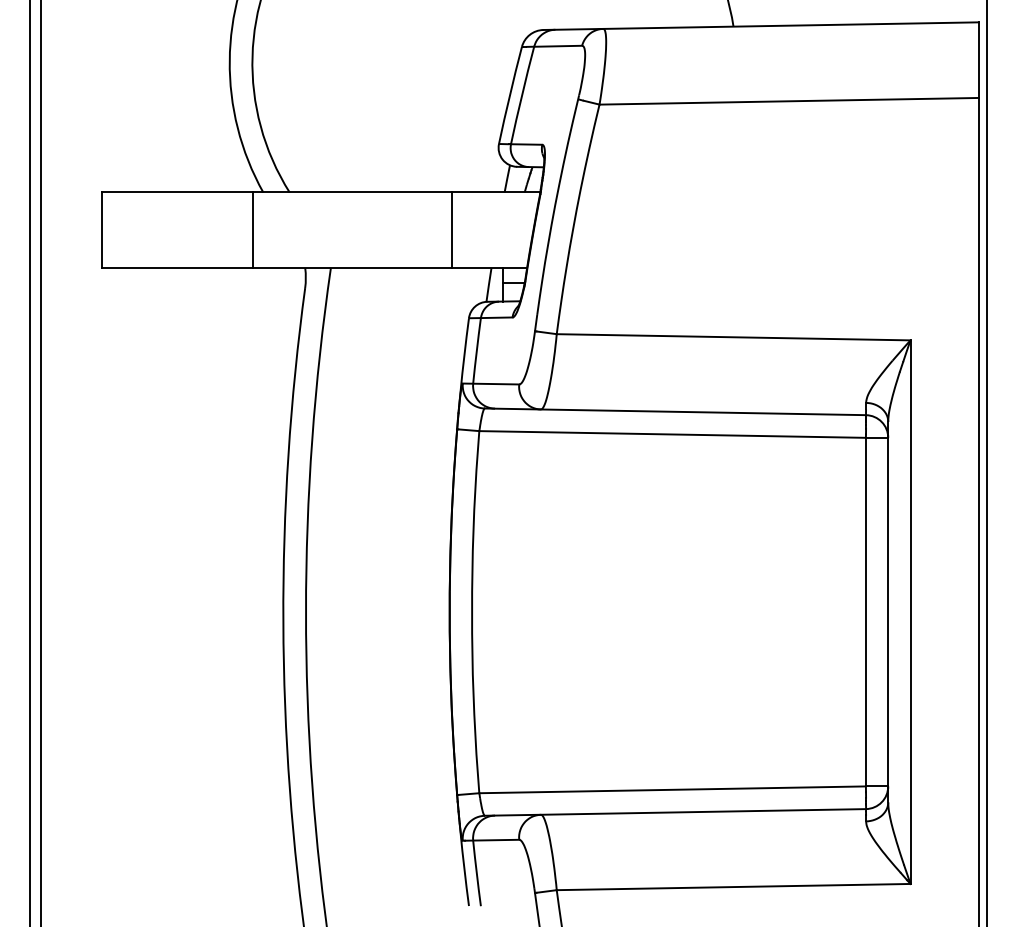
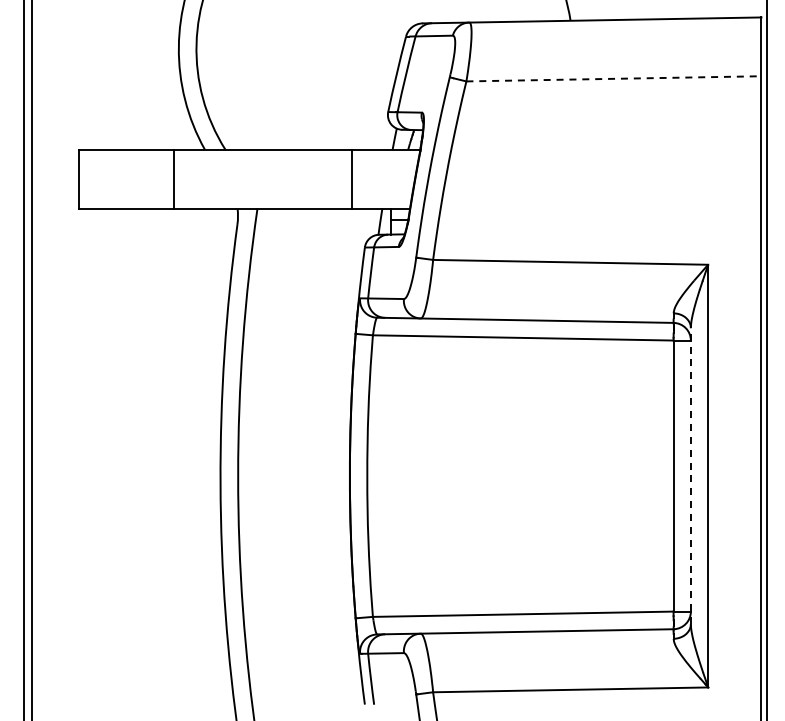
line: (788, 100) -> (613, 78), solid -> dashed
line: (253, 229) -> (174, 178), moved
line: (887, 612) -> (690, 476), solid -> dashed

